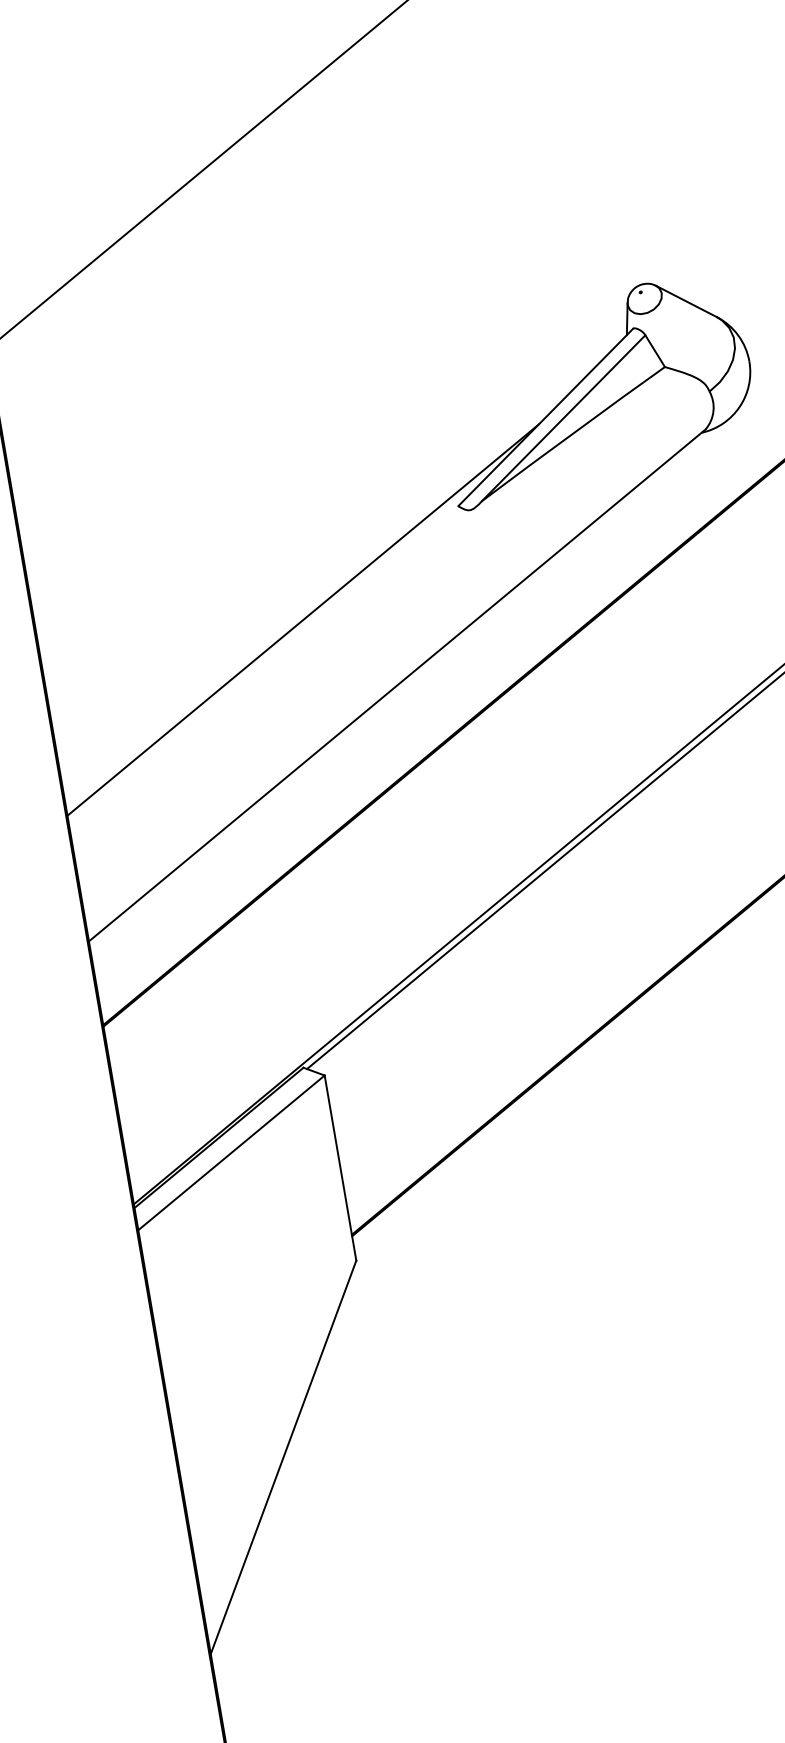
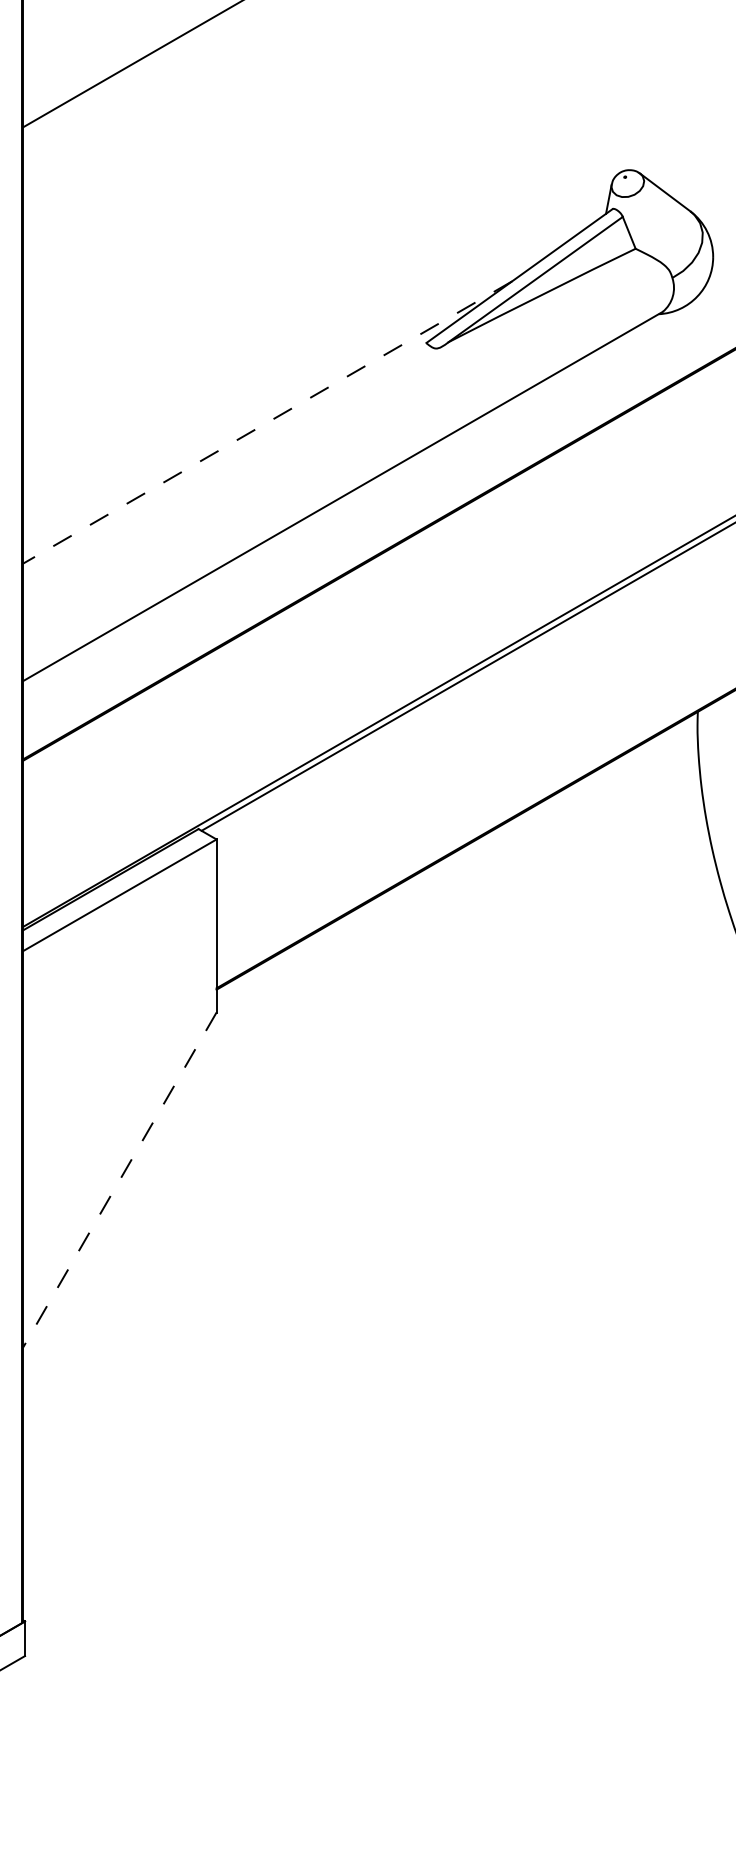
line: (302, 620) -> (267, 422), solid -> dashed
line: (283, 1458) -> (119, 1180), solid -> dashed

